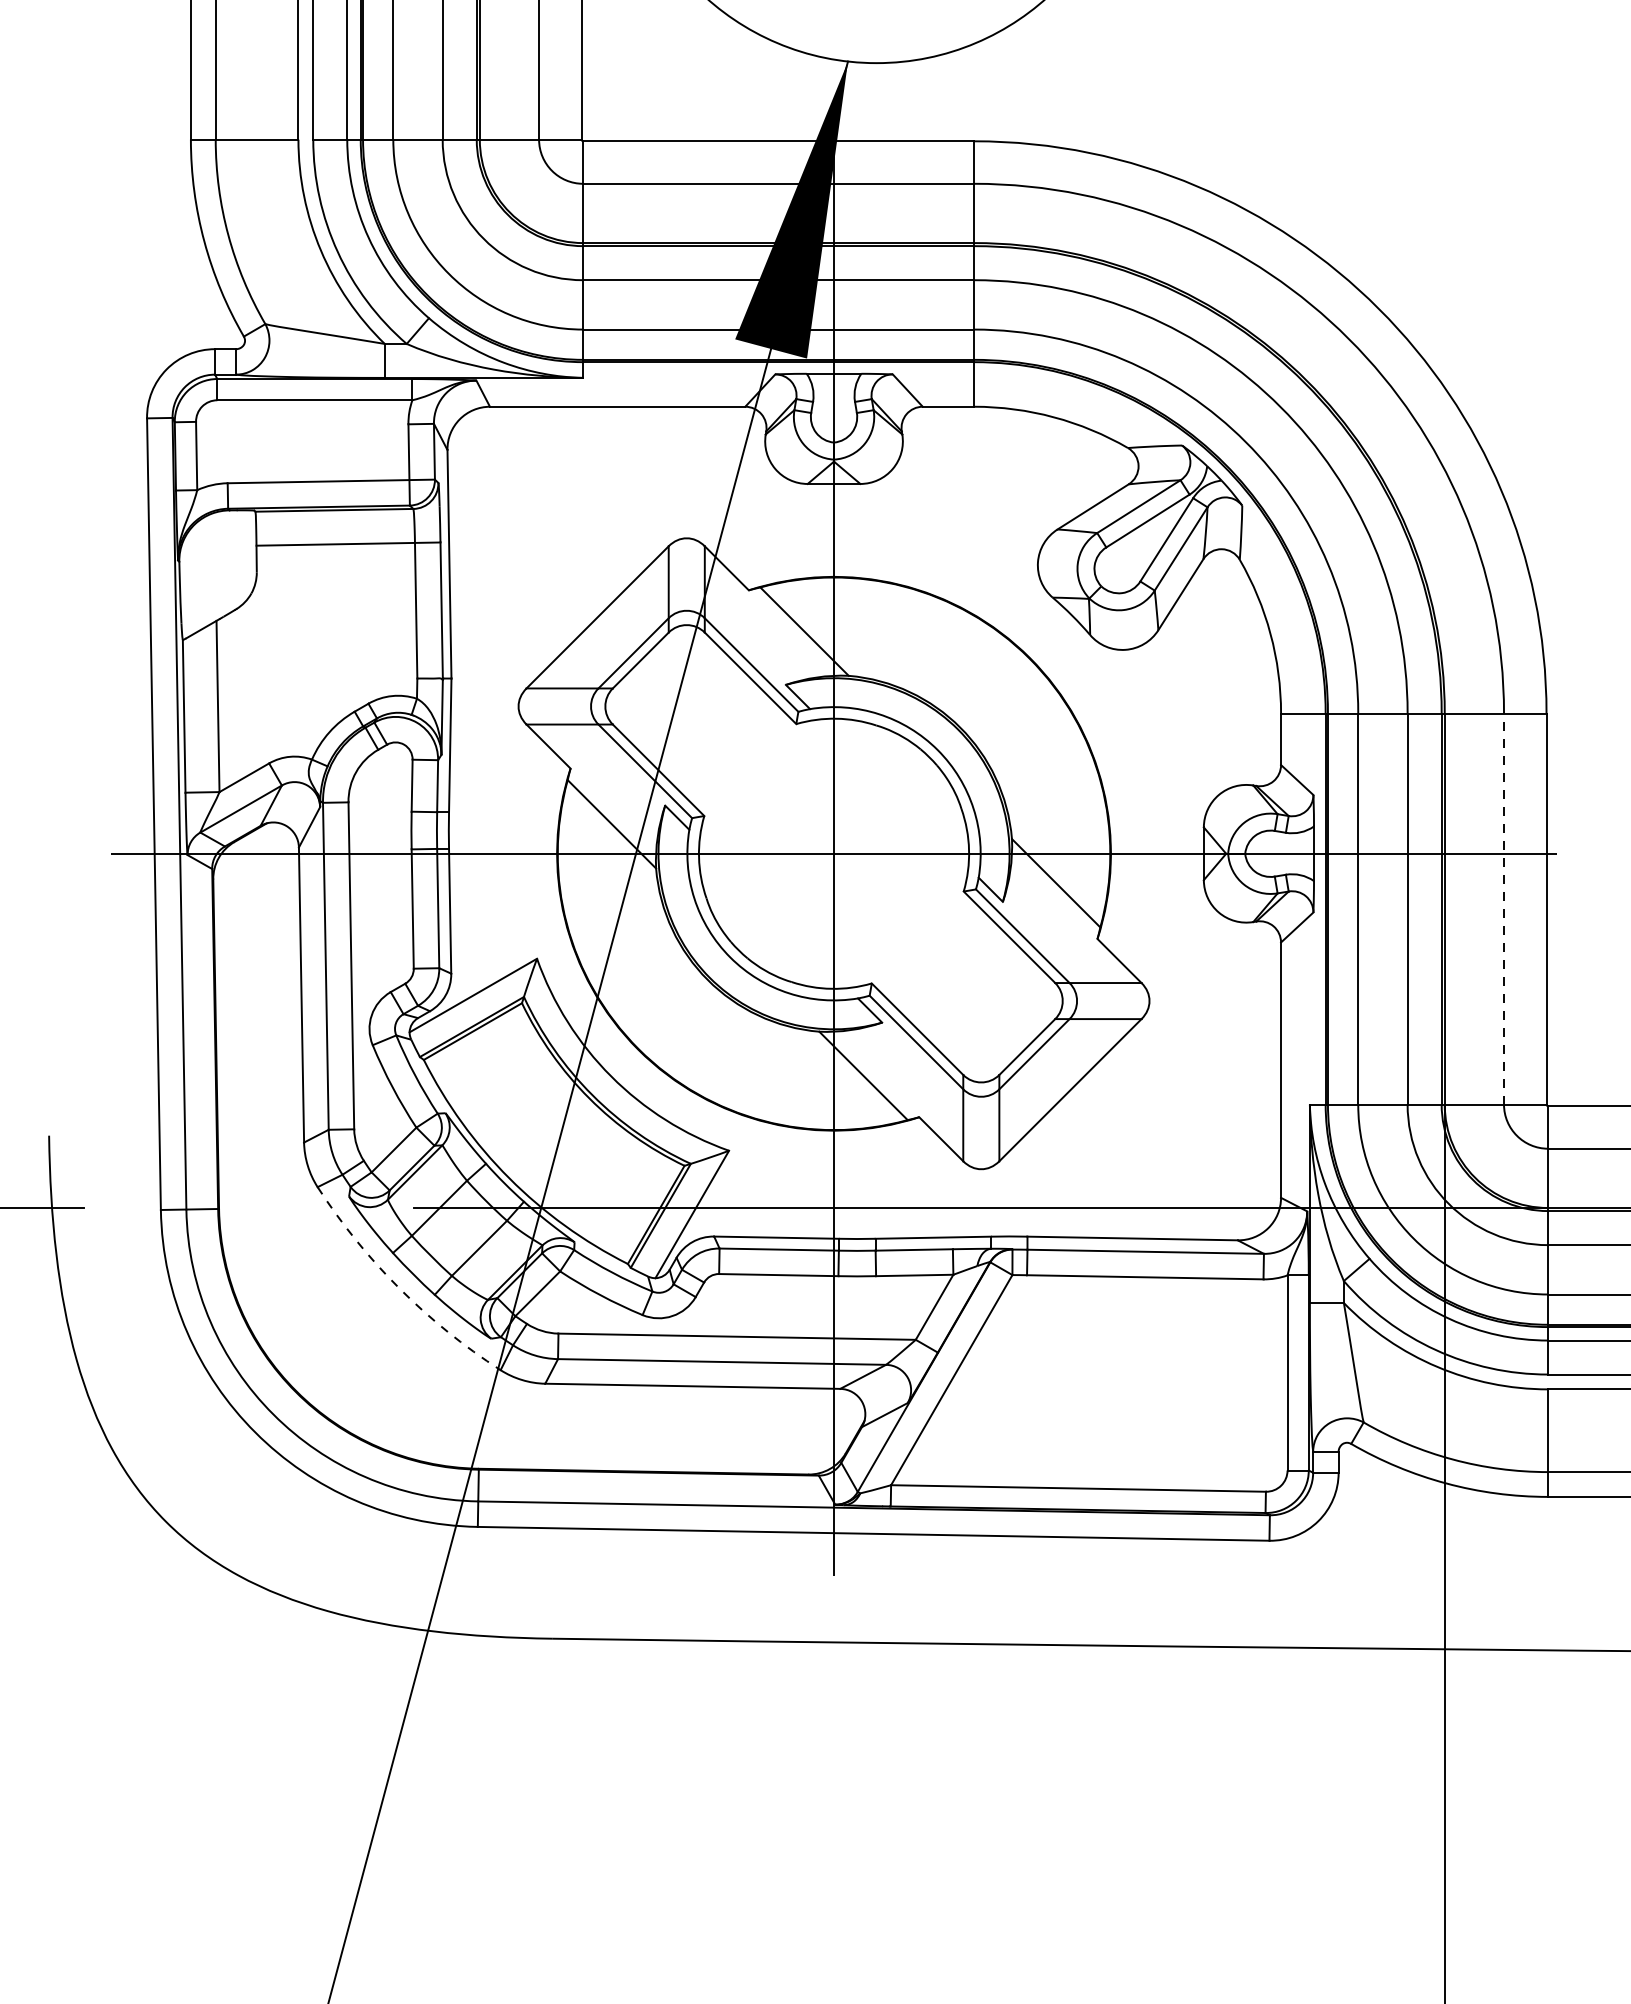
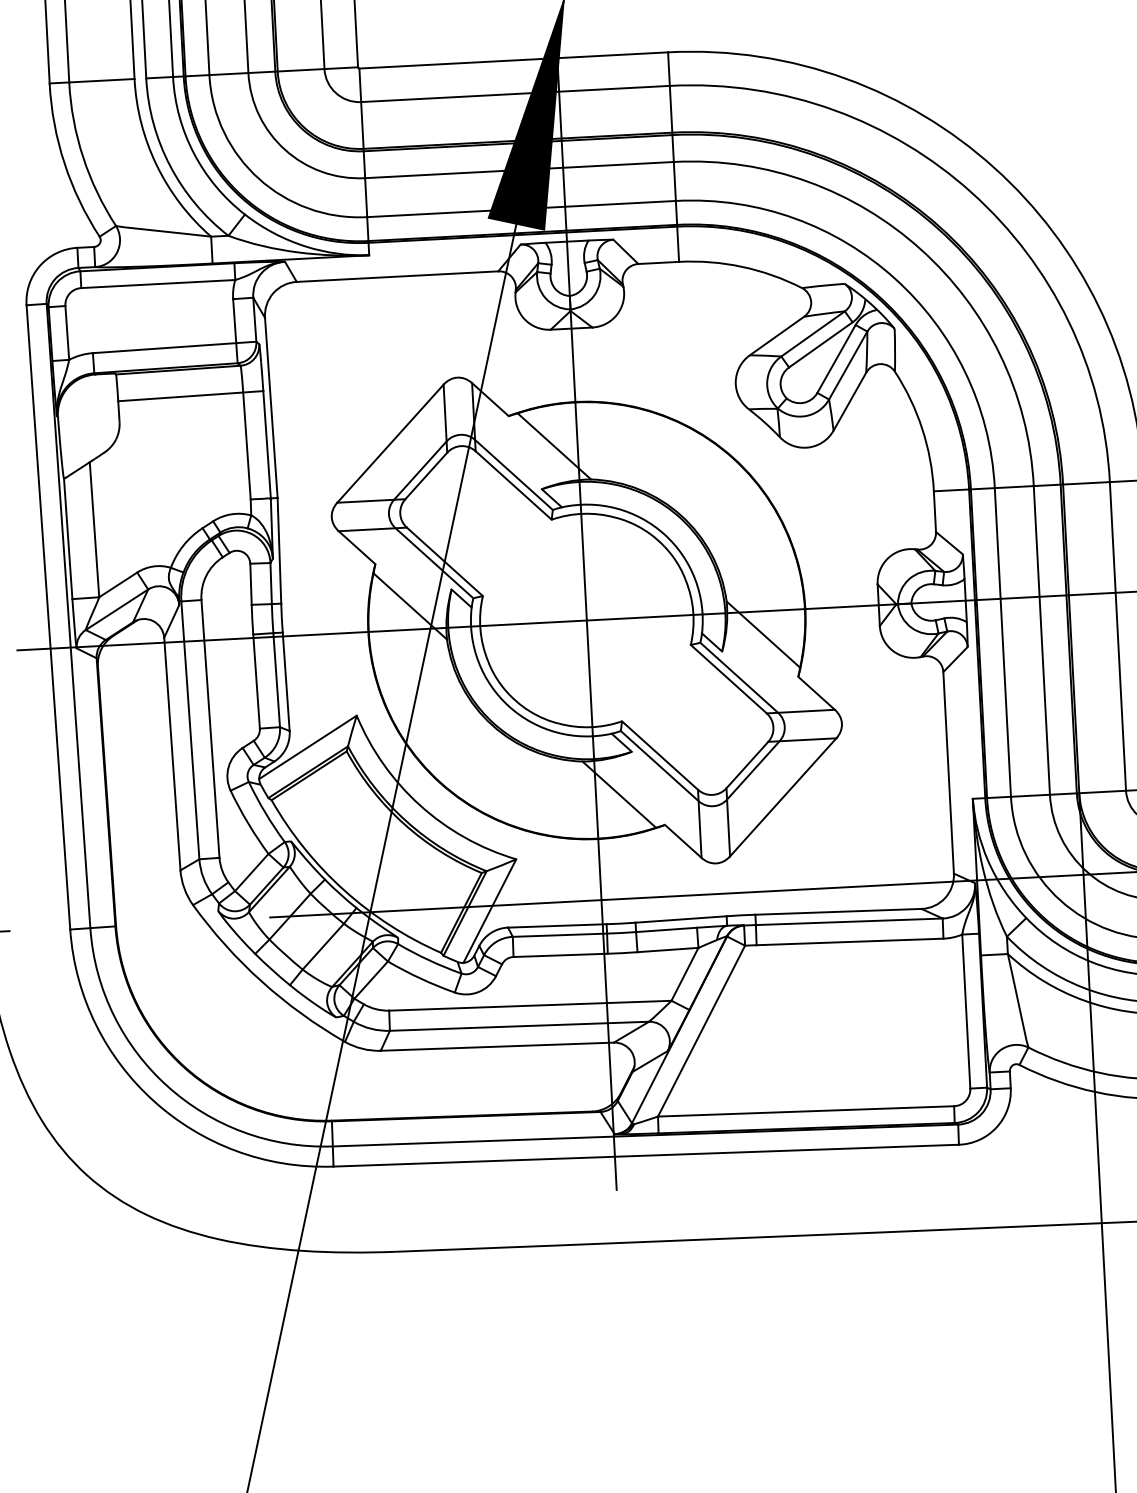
line: (1504, 909) -> (1118, 636), dashed -> solid
arc: (399, 1288) -> (261, 981), dashed -> solid

